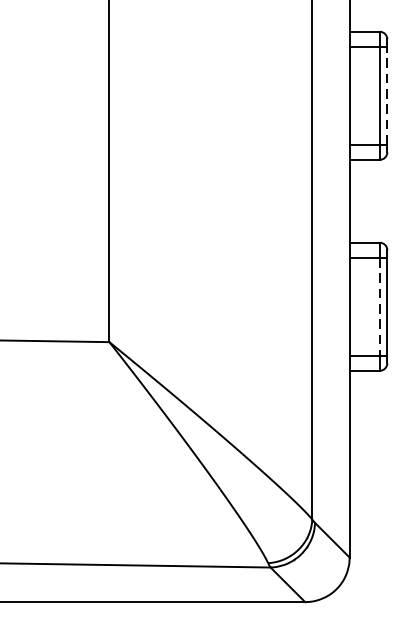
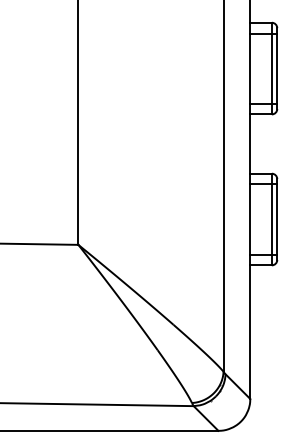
line: (387, 95) -> (277, 68), dashed -> solid
line: (379, 308) -> (271, 220), dashed -> solid

